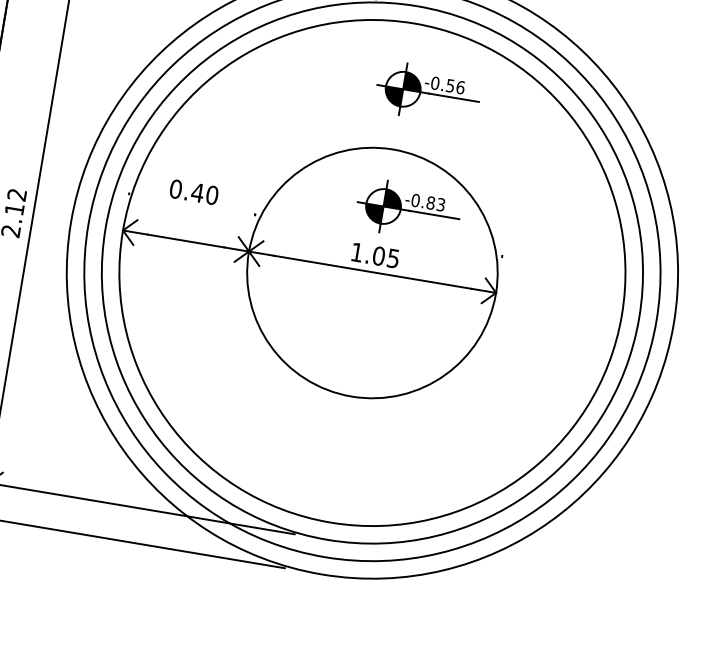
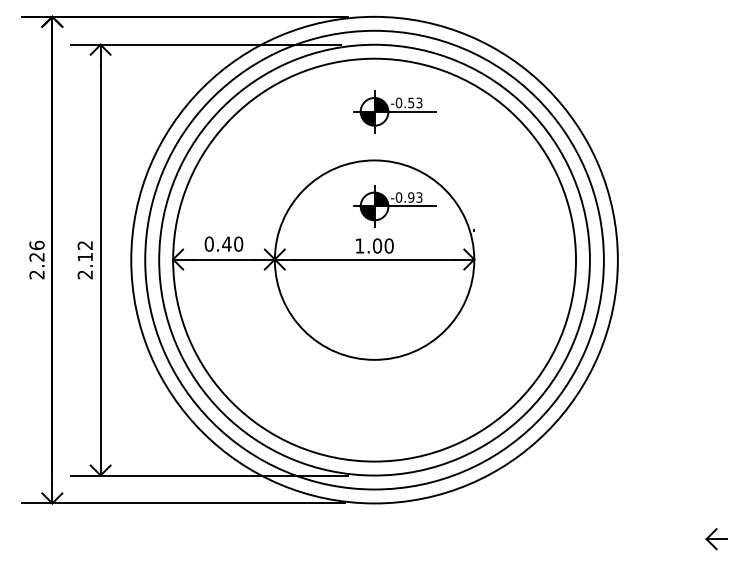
text: (460, 87) -> (419, 102), -0.56 -> -0.53
text: (193, 191) -> (223, 243), moved
text: (431, 203) -> (411, 197), -0.83 -> -0.93
text: (392, 257) -> (388, 245), 1.05 -> 1.00

